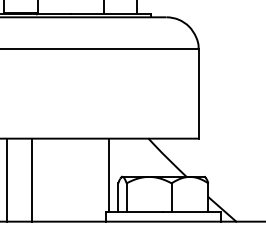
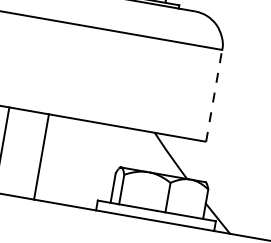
line: (198, 93) -> (214, 95), solid -> dashed
line: (109, 175) -> (108, 163), removed
line: (32, 179) -> (41, 156), moved

